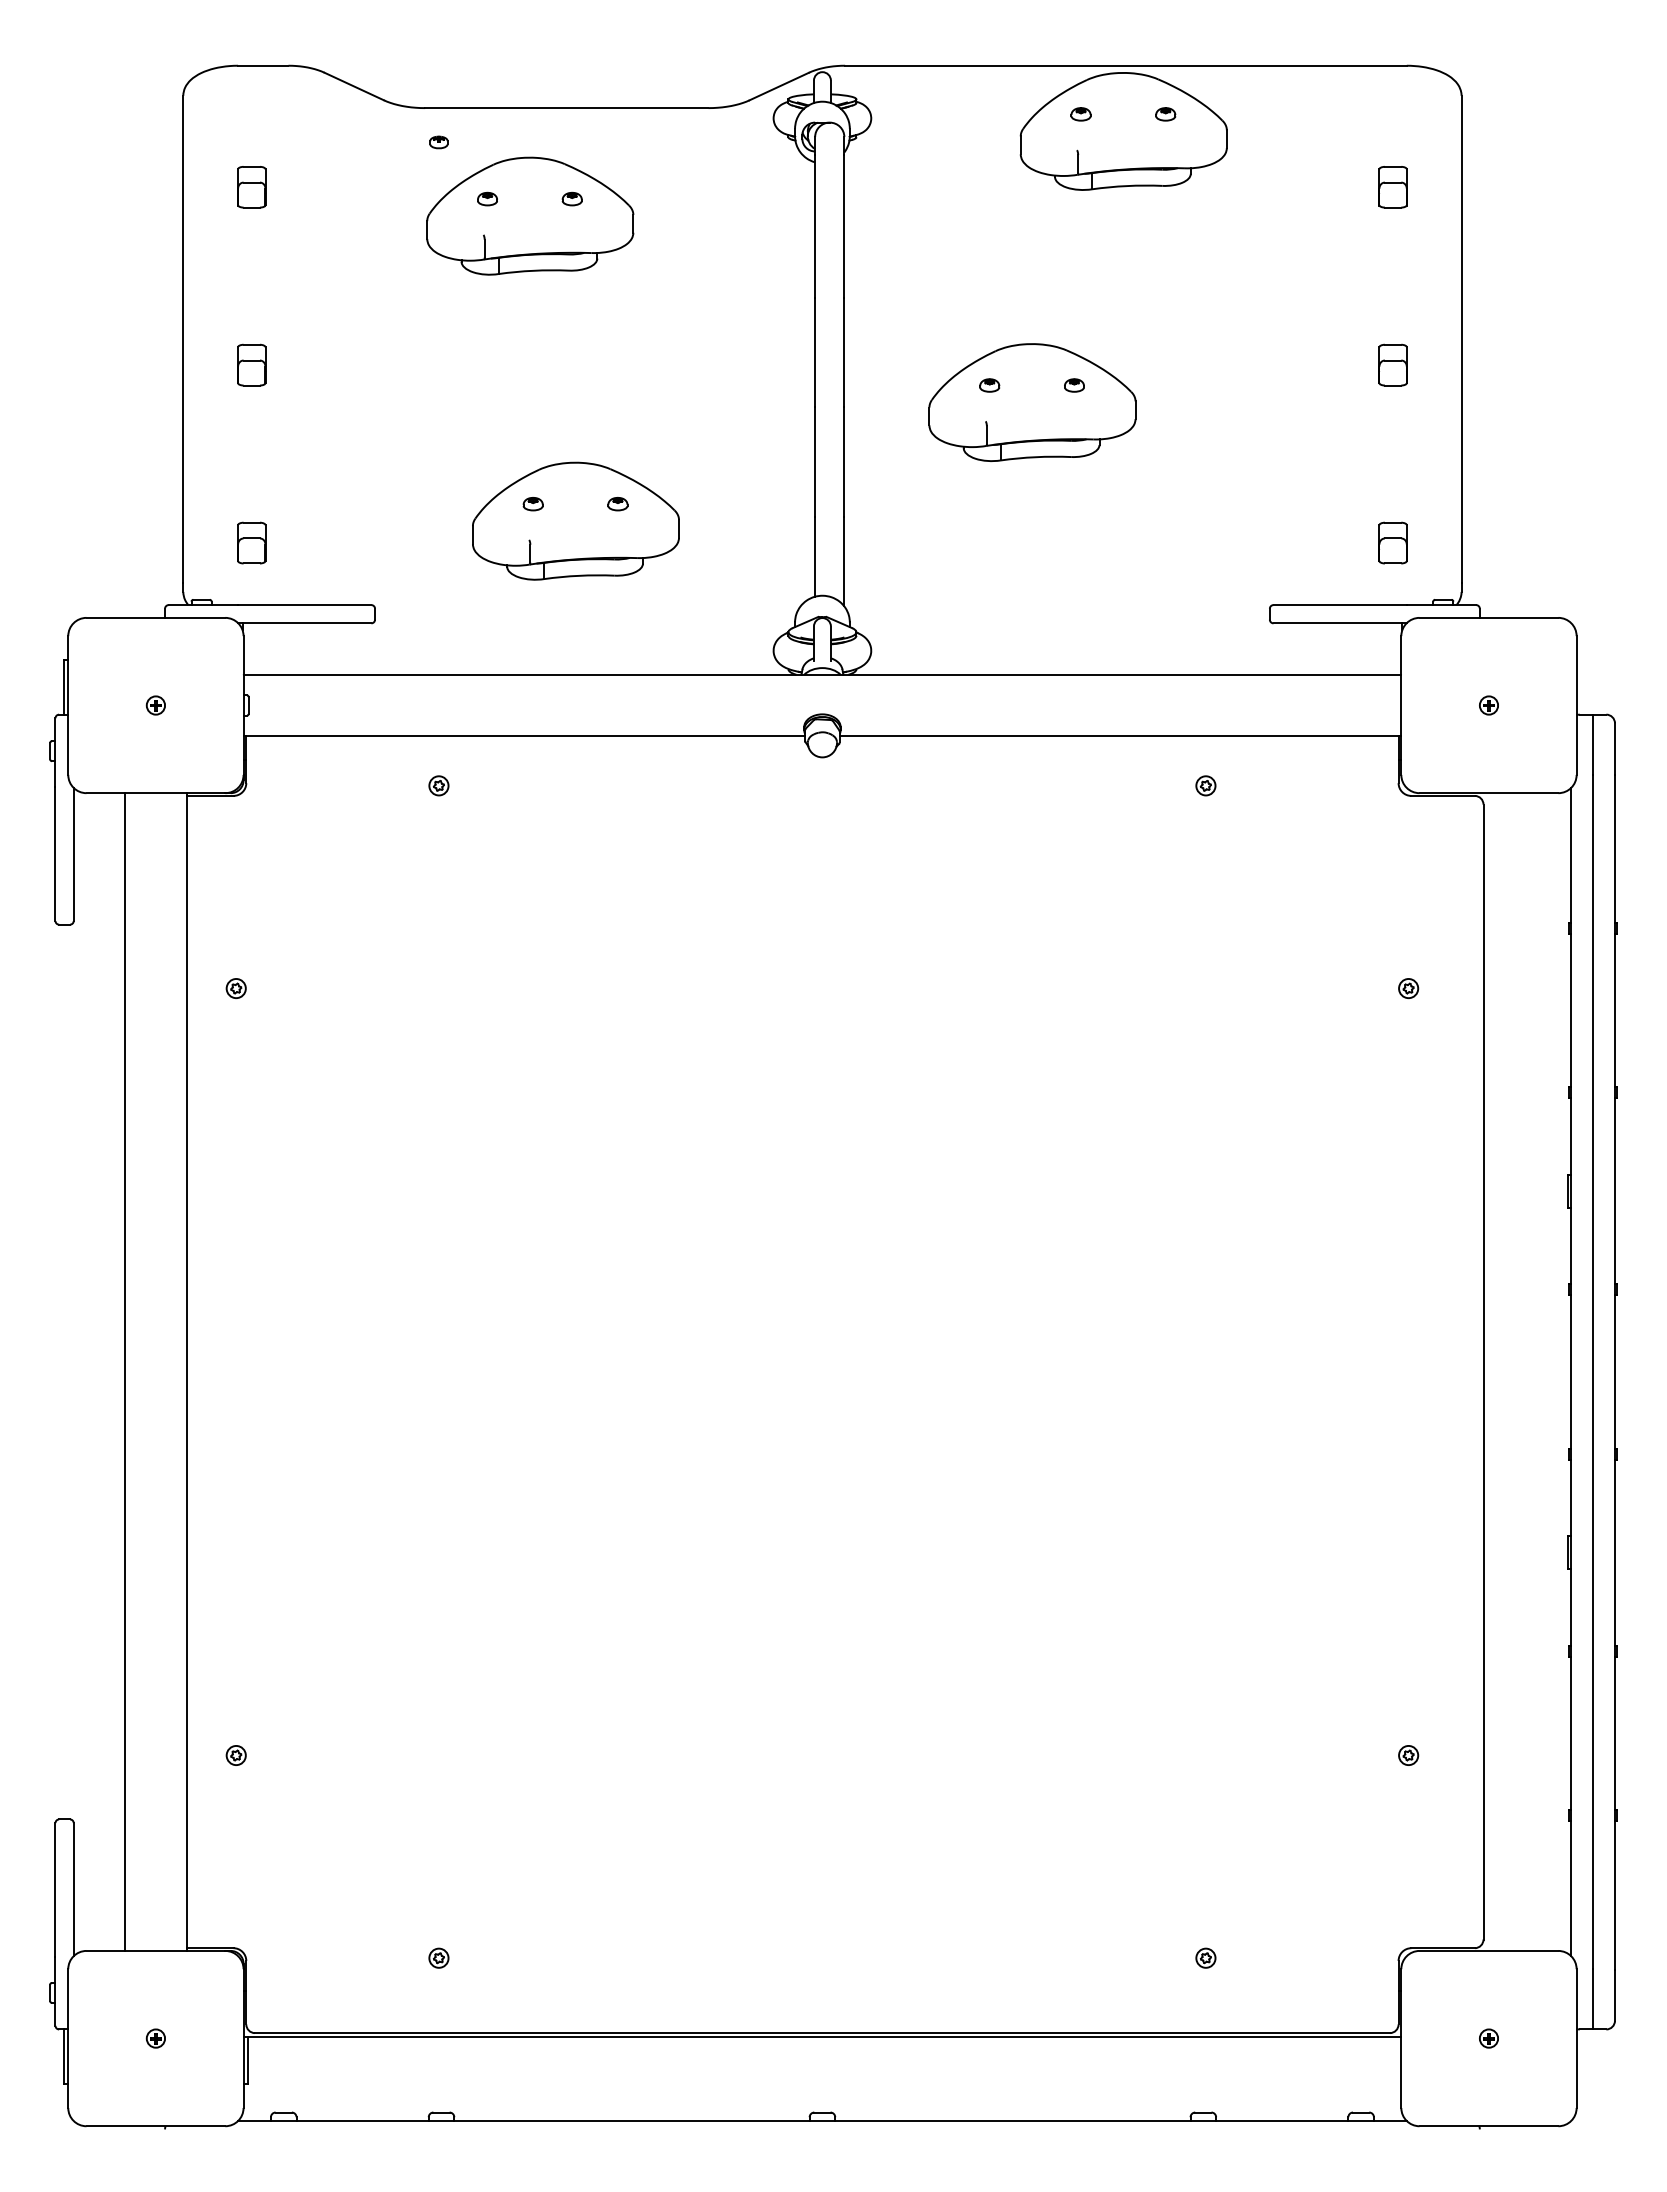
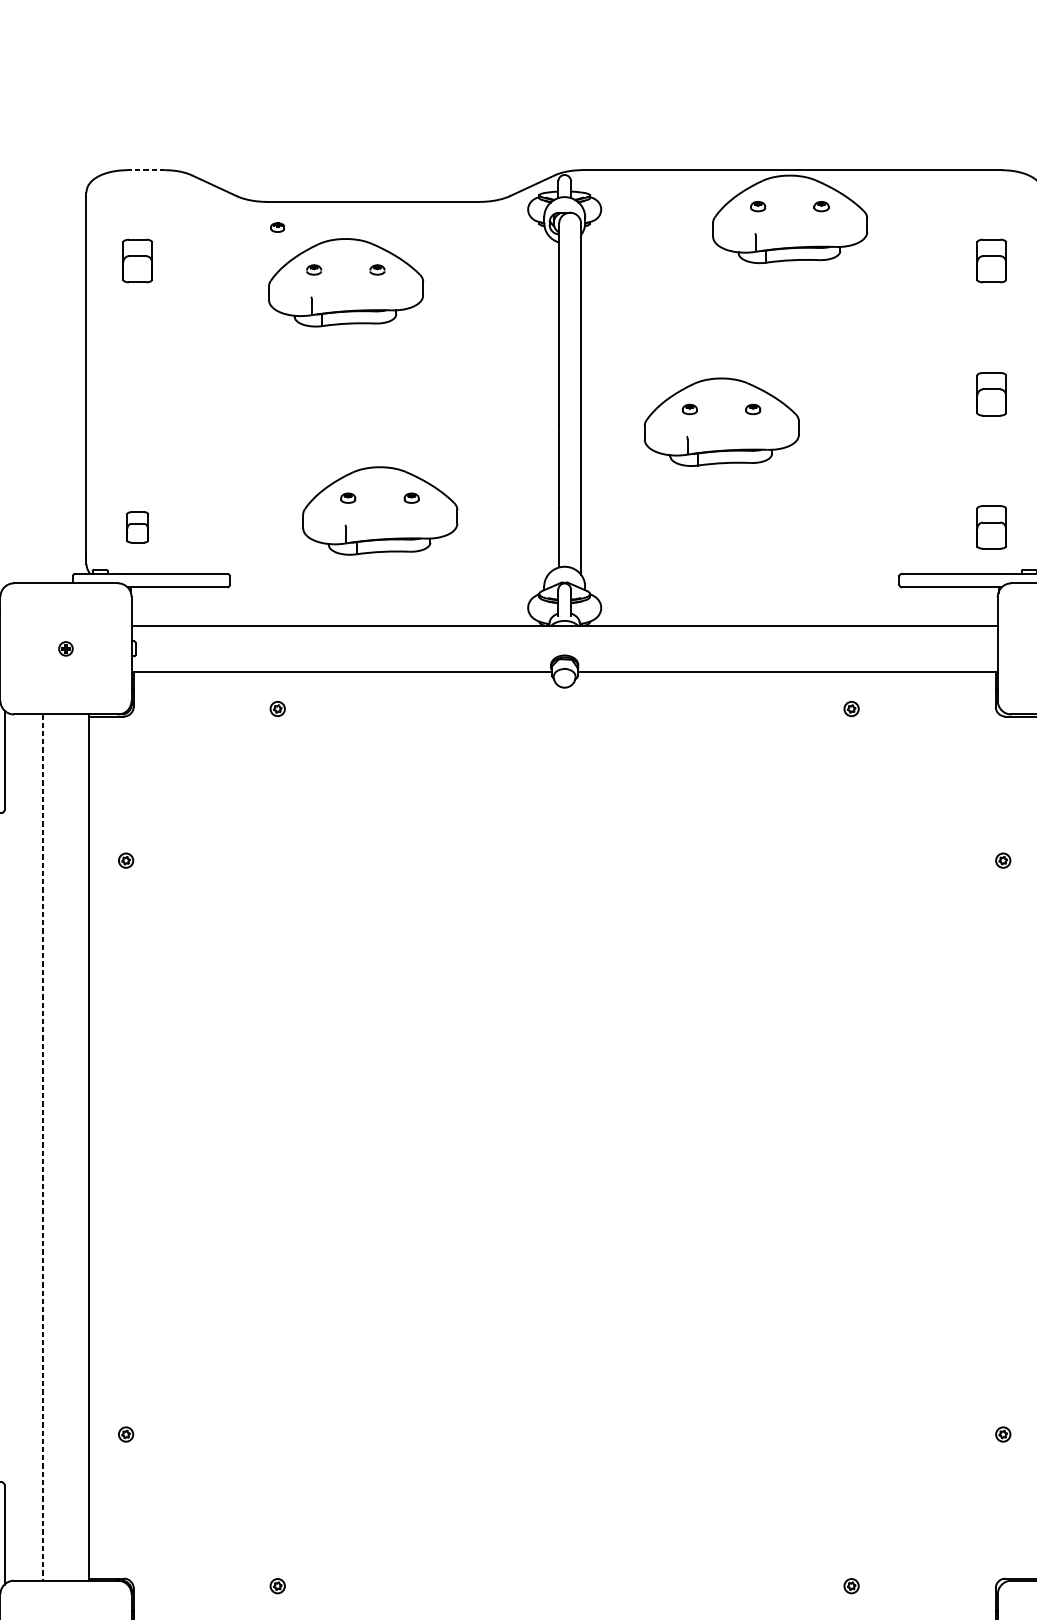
line: (262, 65) -> (145, 170), solid -> dashed
part: (251, 187) -> (137, 261), size x1.4
part: (1392, 187) -> (991, 261), size x1.4
part: (251, 364) -> (137, 393), removed
part: (1392, 364) -> (991, 393), size x1.4
part: (1392, 542) -> (991, 526), size x1.4
line: (125, 1372) -> (43, 1147), solid -> dashed

